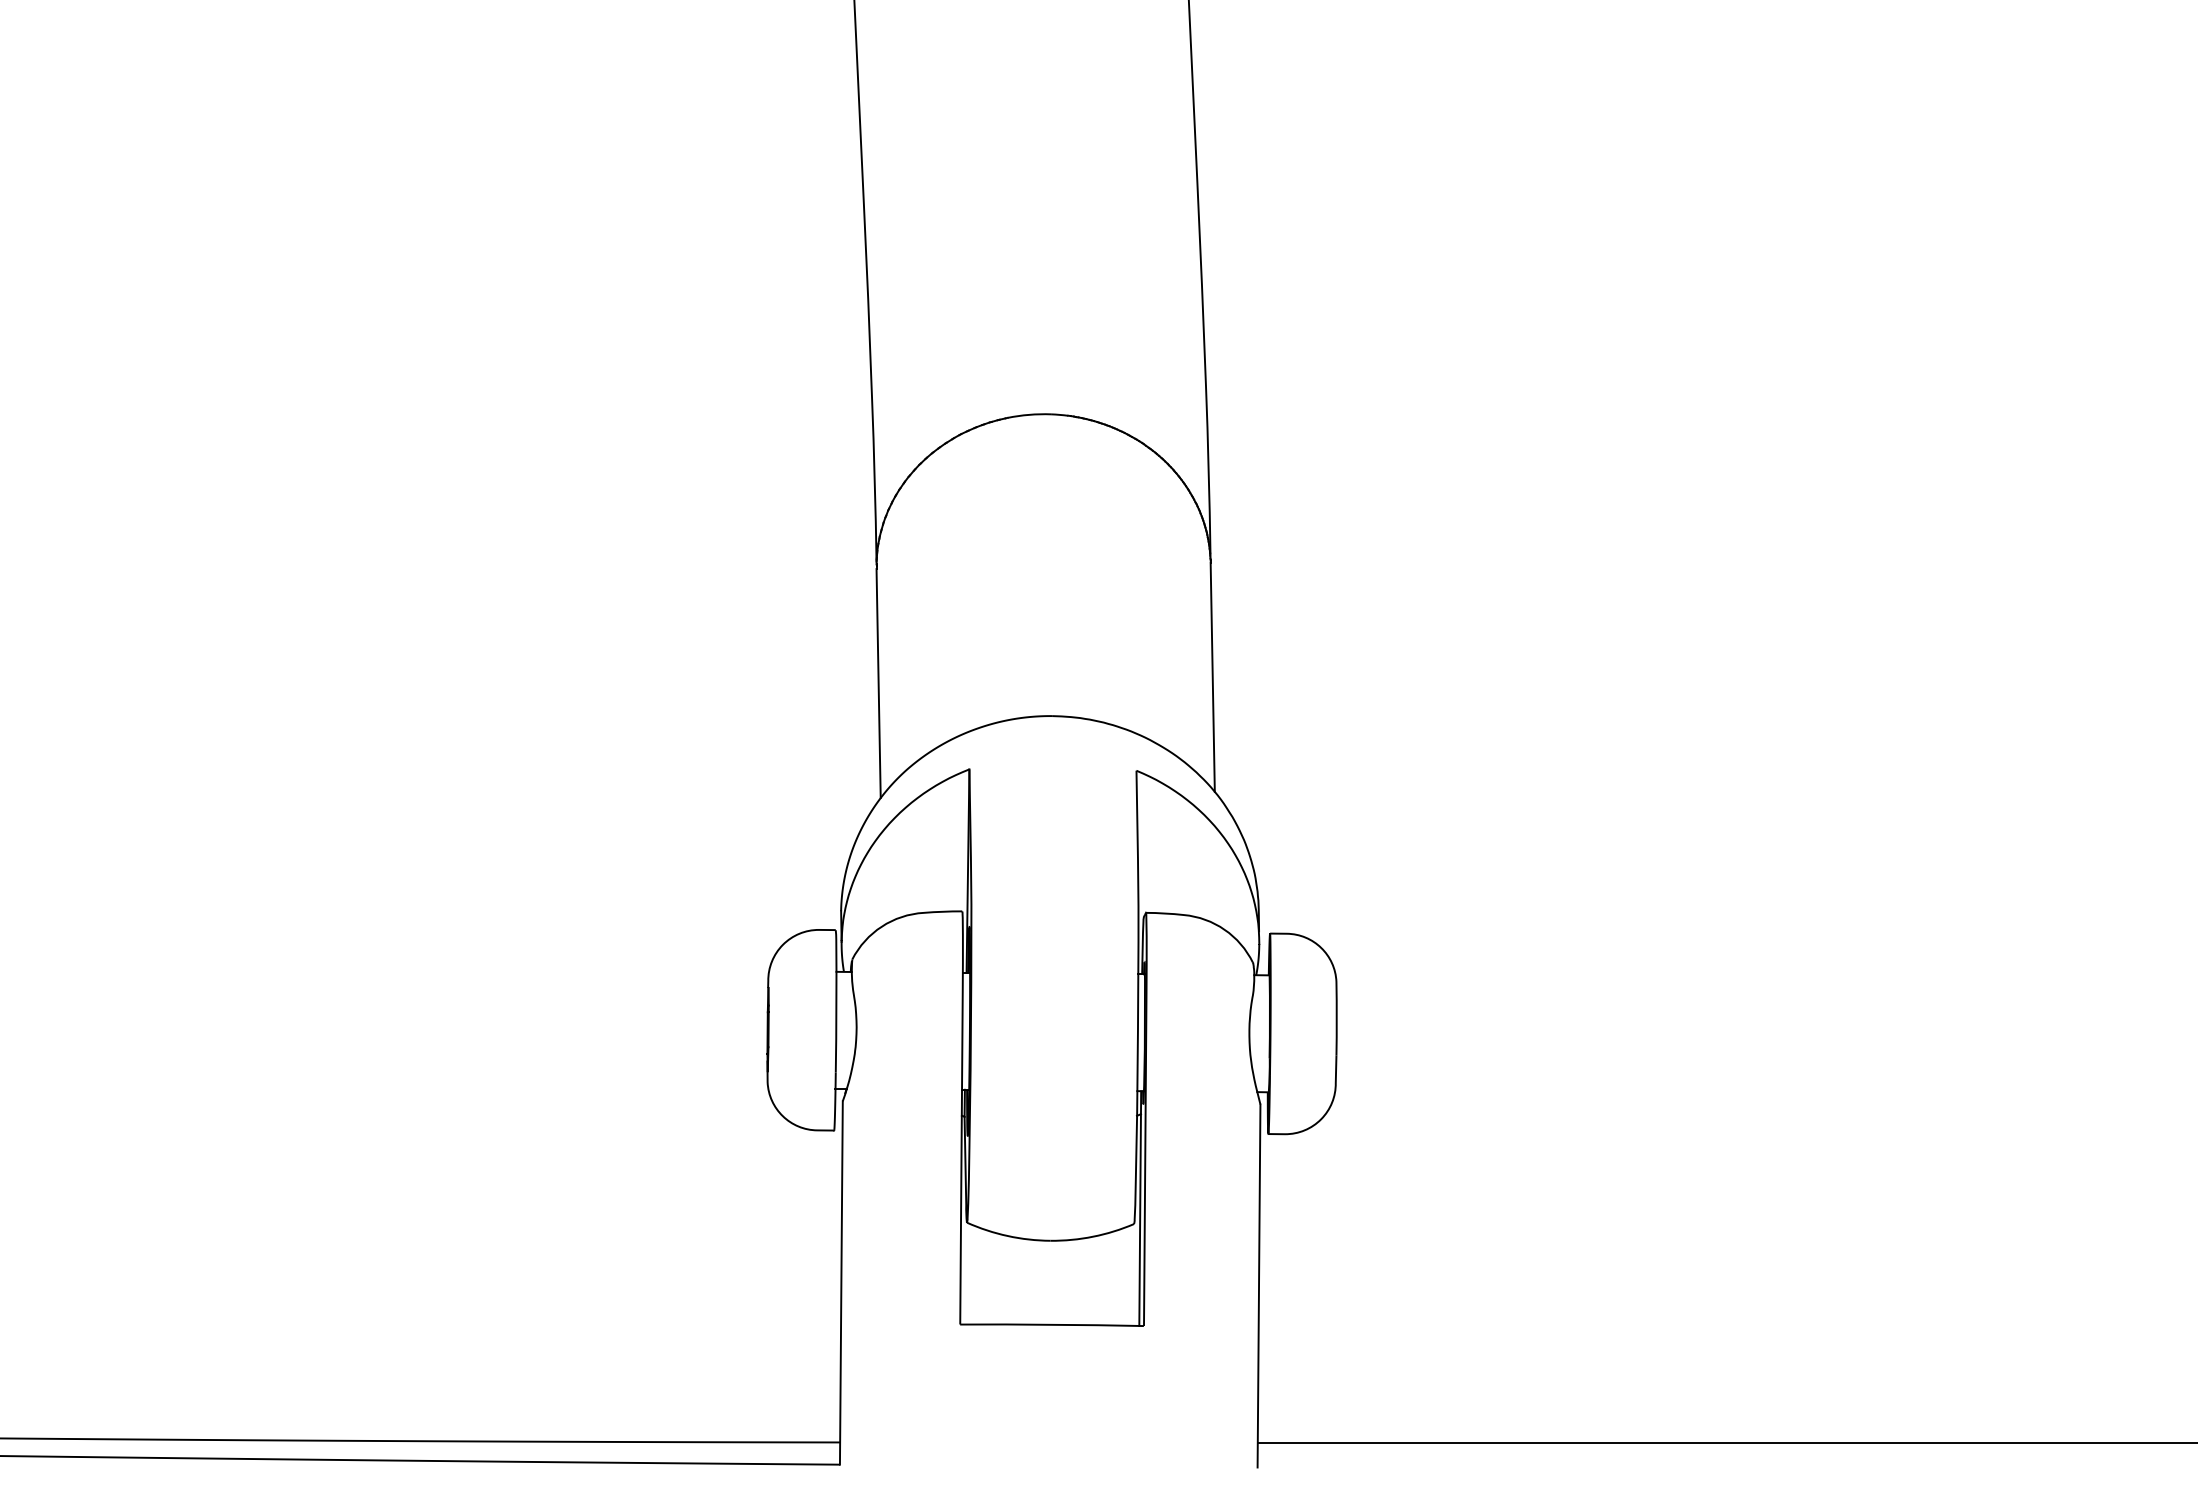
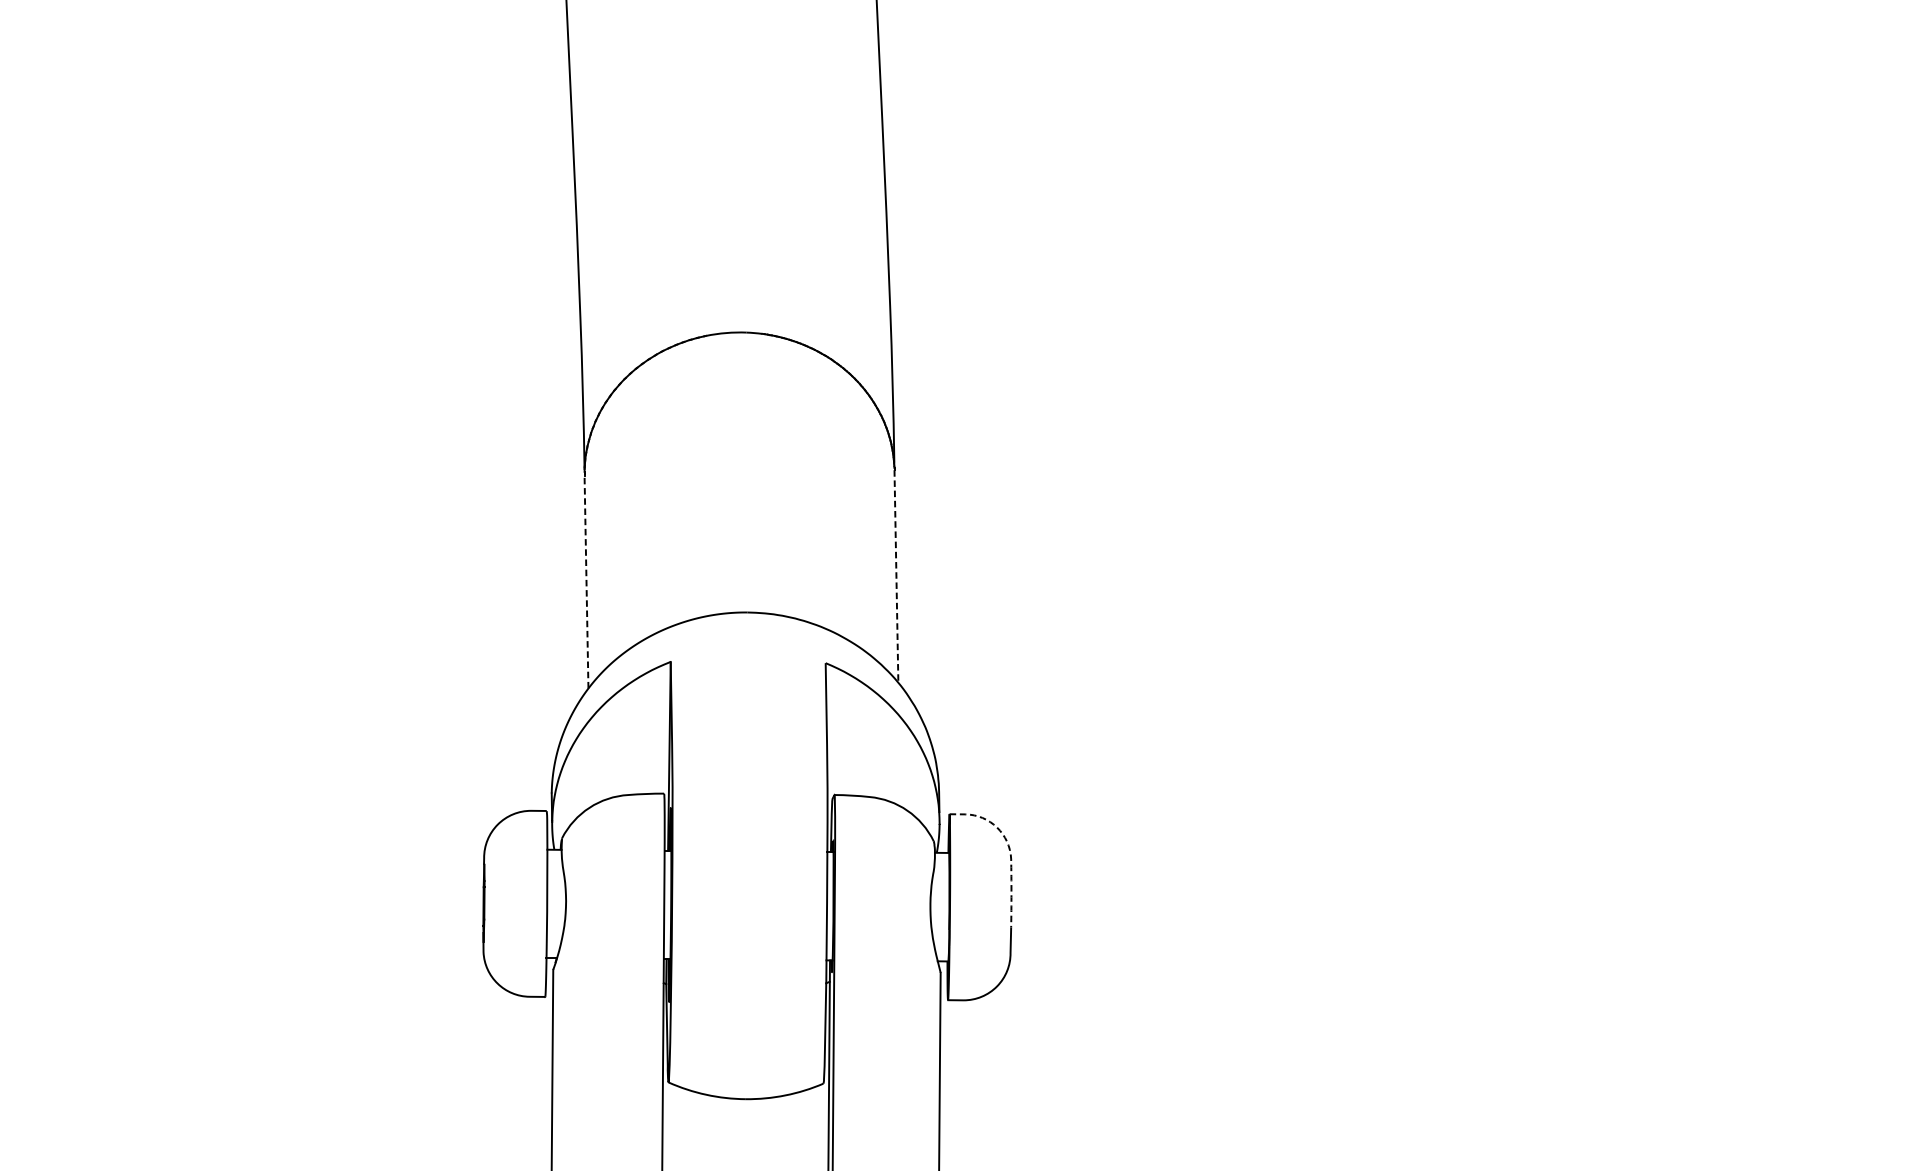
line: (1212, 677) -> (896, 576), solid -> dashed
line: (878, 683) -> (586, 582), solid -> dashed
line: (1334, 971) -> (1009, 849), solid -> dashed

